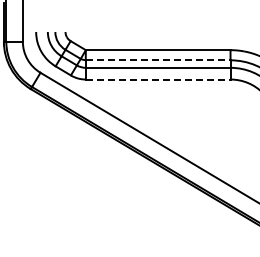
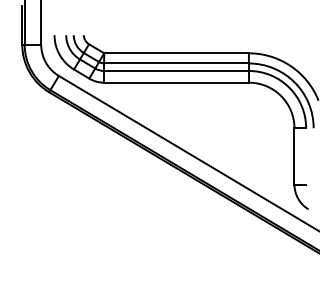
line: (158, 60) -> (176, 63), dashed -> solid
line: (158, 79) -> (176, 82), dashed -> solid

